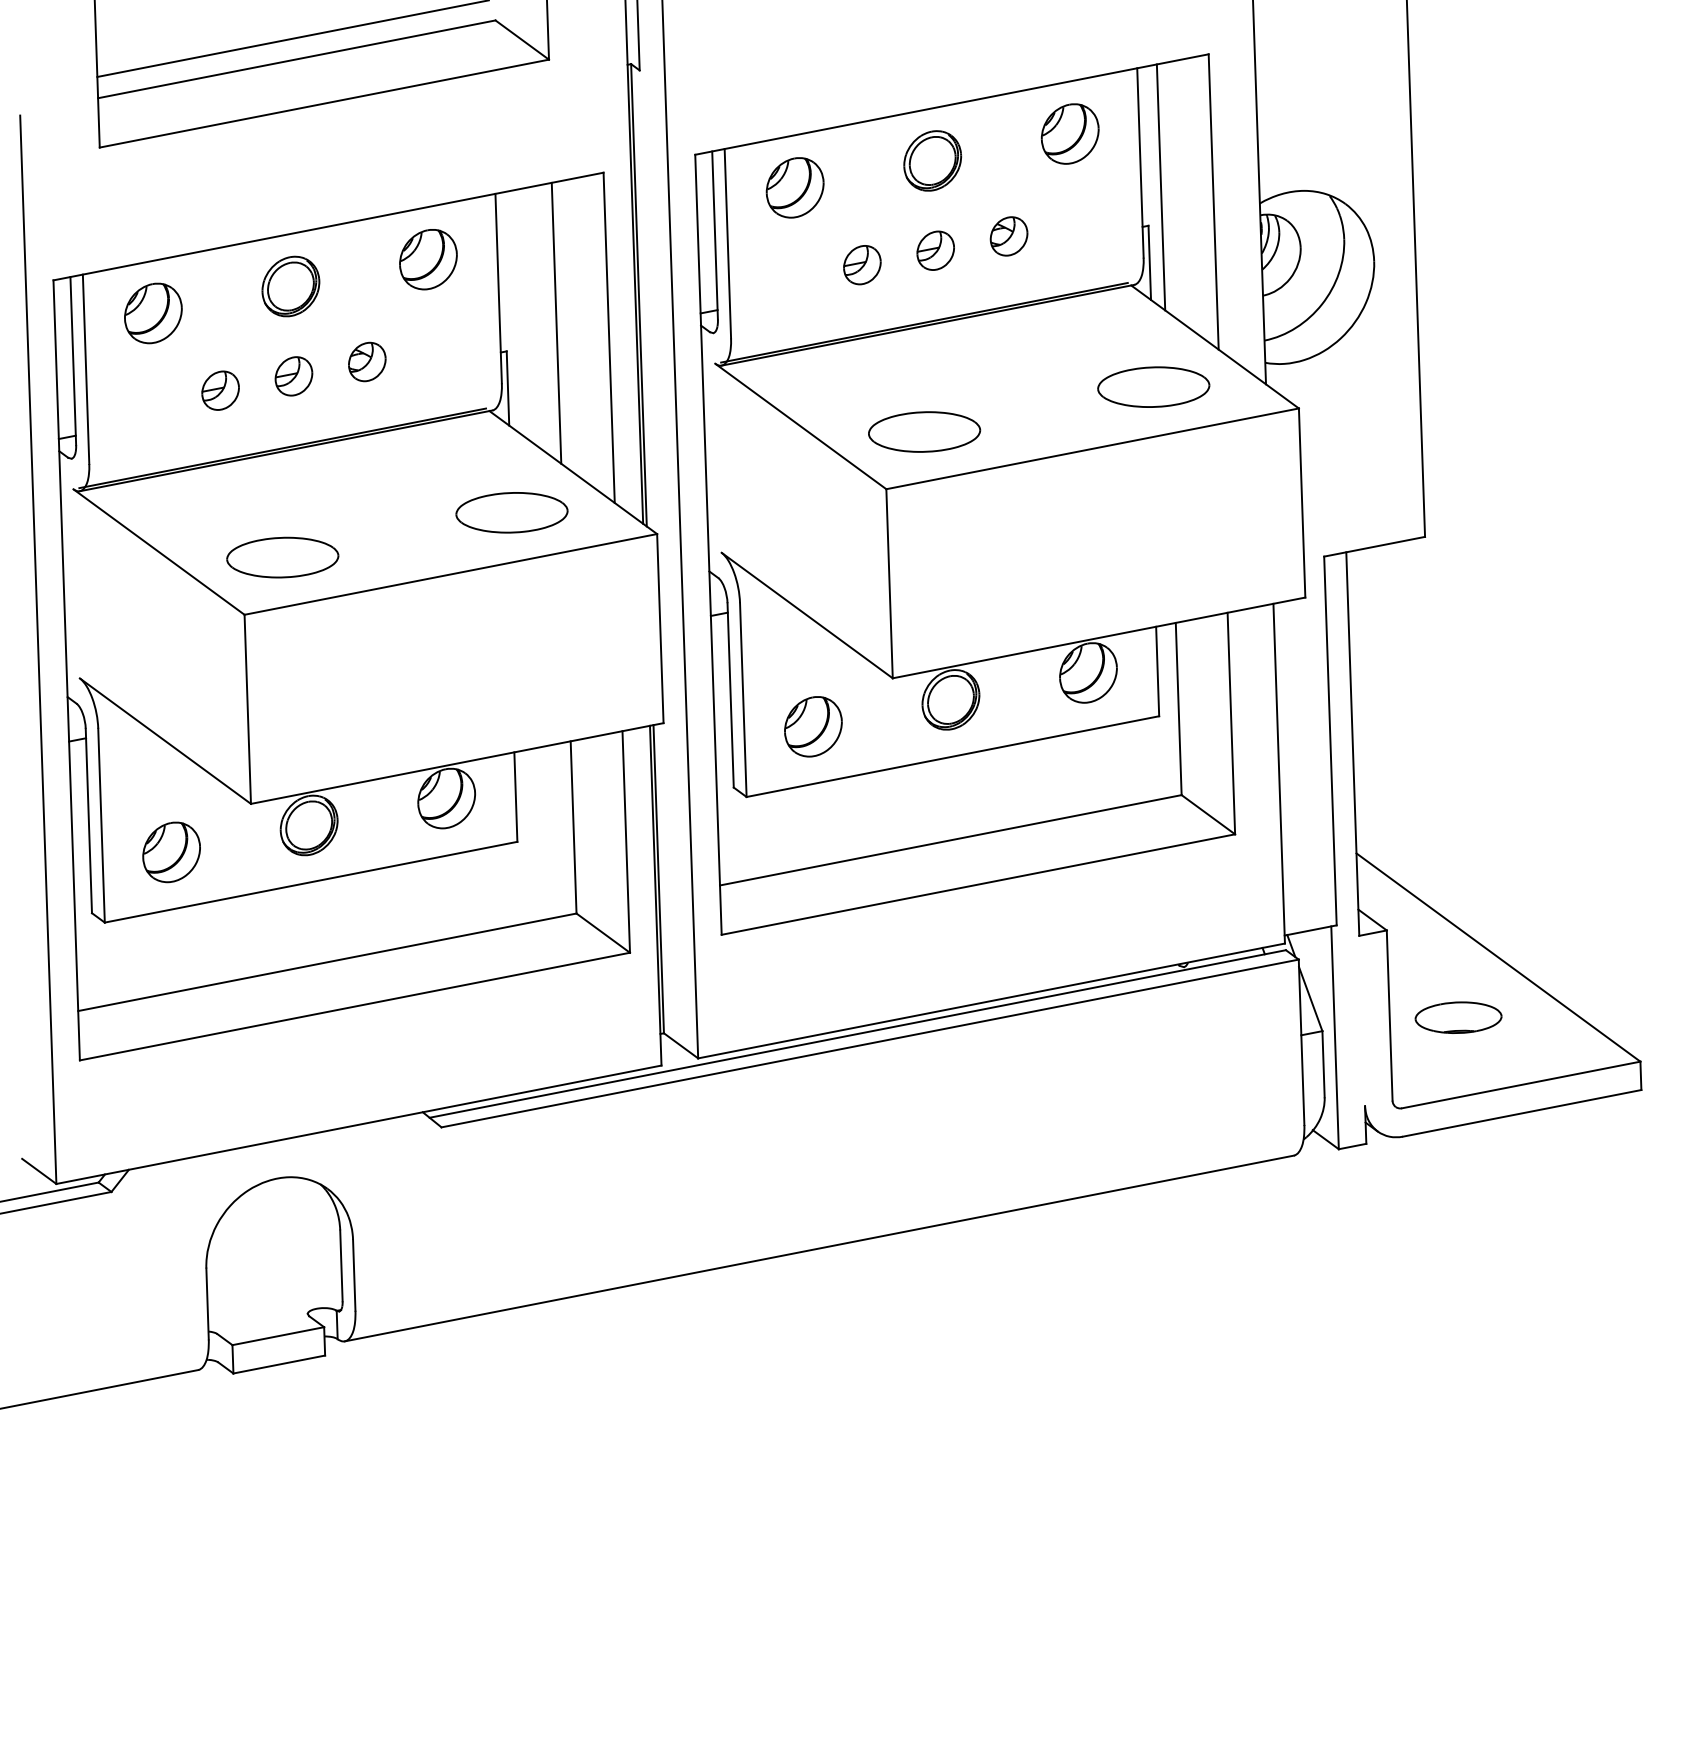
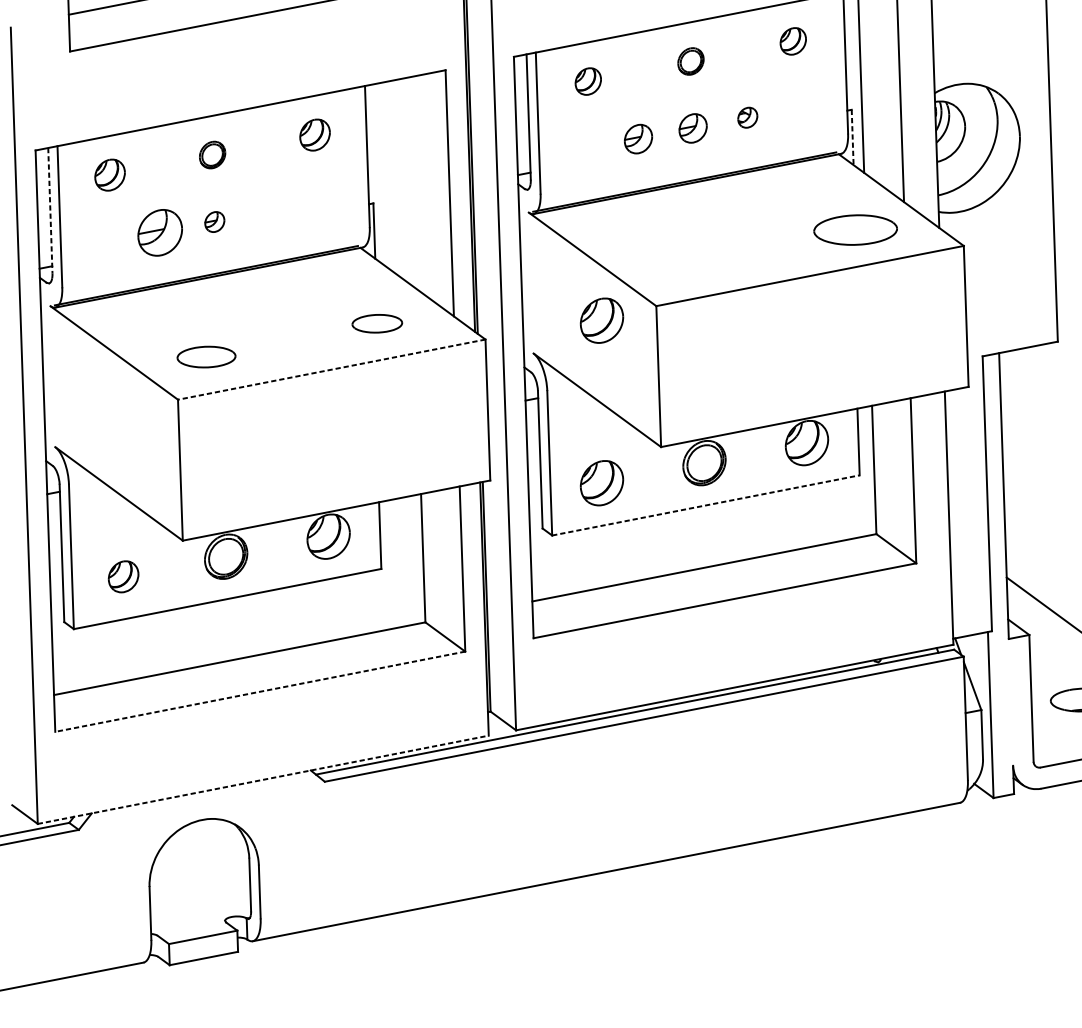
part: (1069, 133) -> (792, 41), size x0.6
part: (932, 160) -> (690, 61), size x0.6
part: (794, 187) -> (587, 81), size x0.6
part: (1008, 236) -> (747, 117), size x0.7
part: (428, 259) -> (315, 134), size x0.7
line: (1149, 263) -> (852, 137), solid -> dashed
part: (290, 286) -> (212, 155), size x0.6
part: (153, 313) -> (110, 175), size x0.7
line: (556, 322) -> (410, 181), removed
line: (73, 361) -> (50, 210), solid -> dashed
part: (367, 361) -> (269, 210), removed
part: (293, 376) -> (214, 222), size x0.7
part: (220, 390) -> (160, 232), size x1.6
part: (924, 431) -> (684, 263), removed
part: (813, 508) -> (602, 320), added
part: (511, 512) -> (376, 323), size x0.6
part: (282, 557) -> (206, 357), size x0.7
line: (450, 574) -> (331, 369), solid -> dashed
line: (953, 756) -> (706, 505), solid -> dashed
part: (171, 852) -> (123, 576), size x0.7
line: (354, 1006) -> (259, 691), solid -> dashed
line: (359, 1124) -> (263, 779), solid -> dashed

